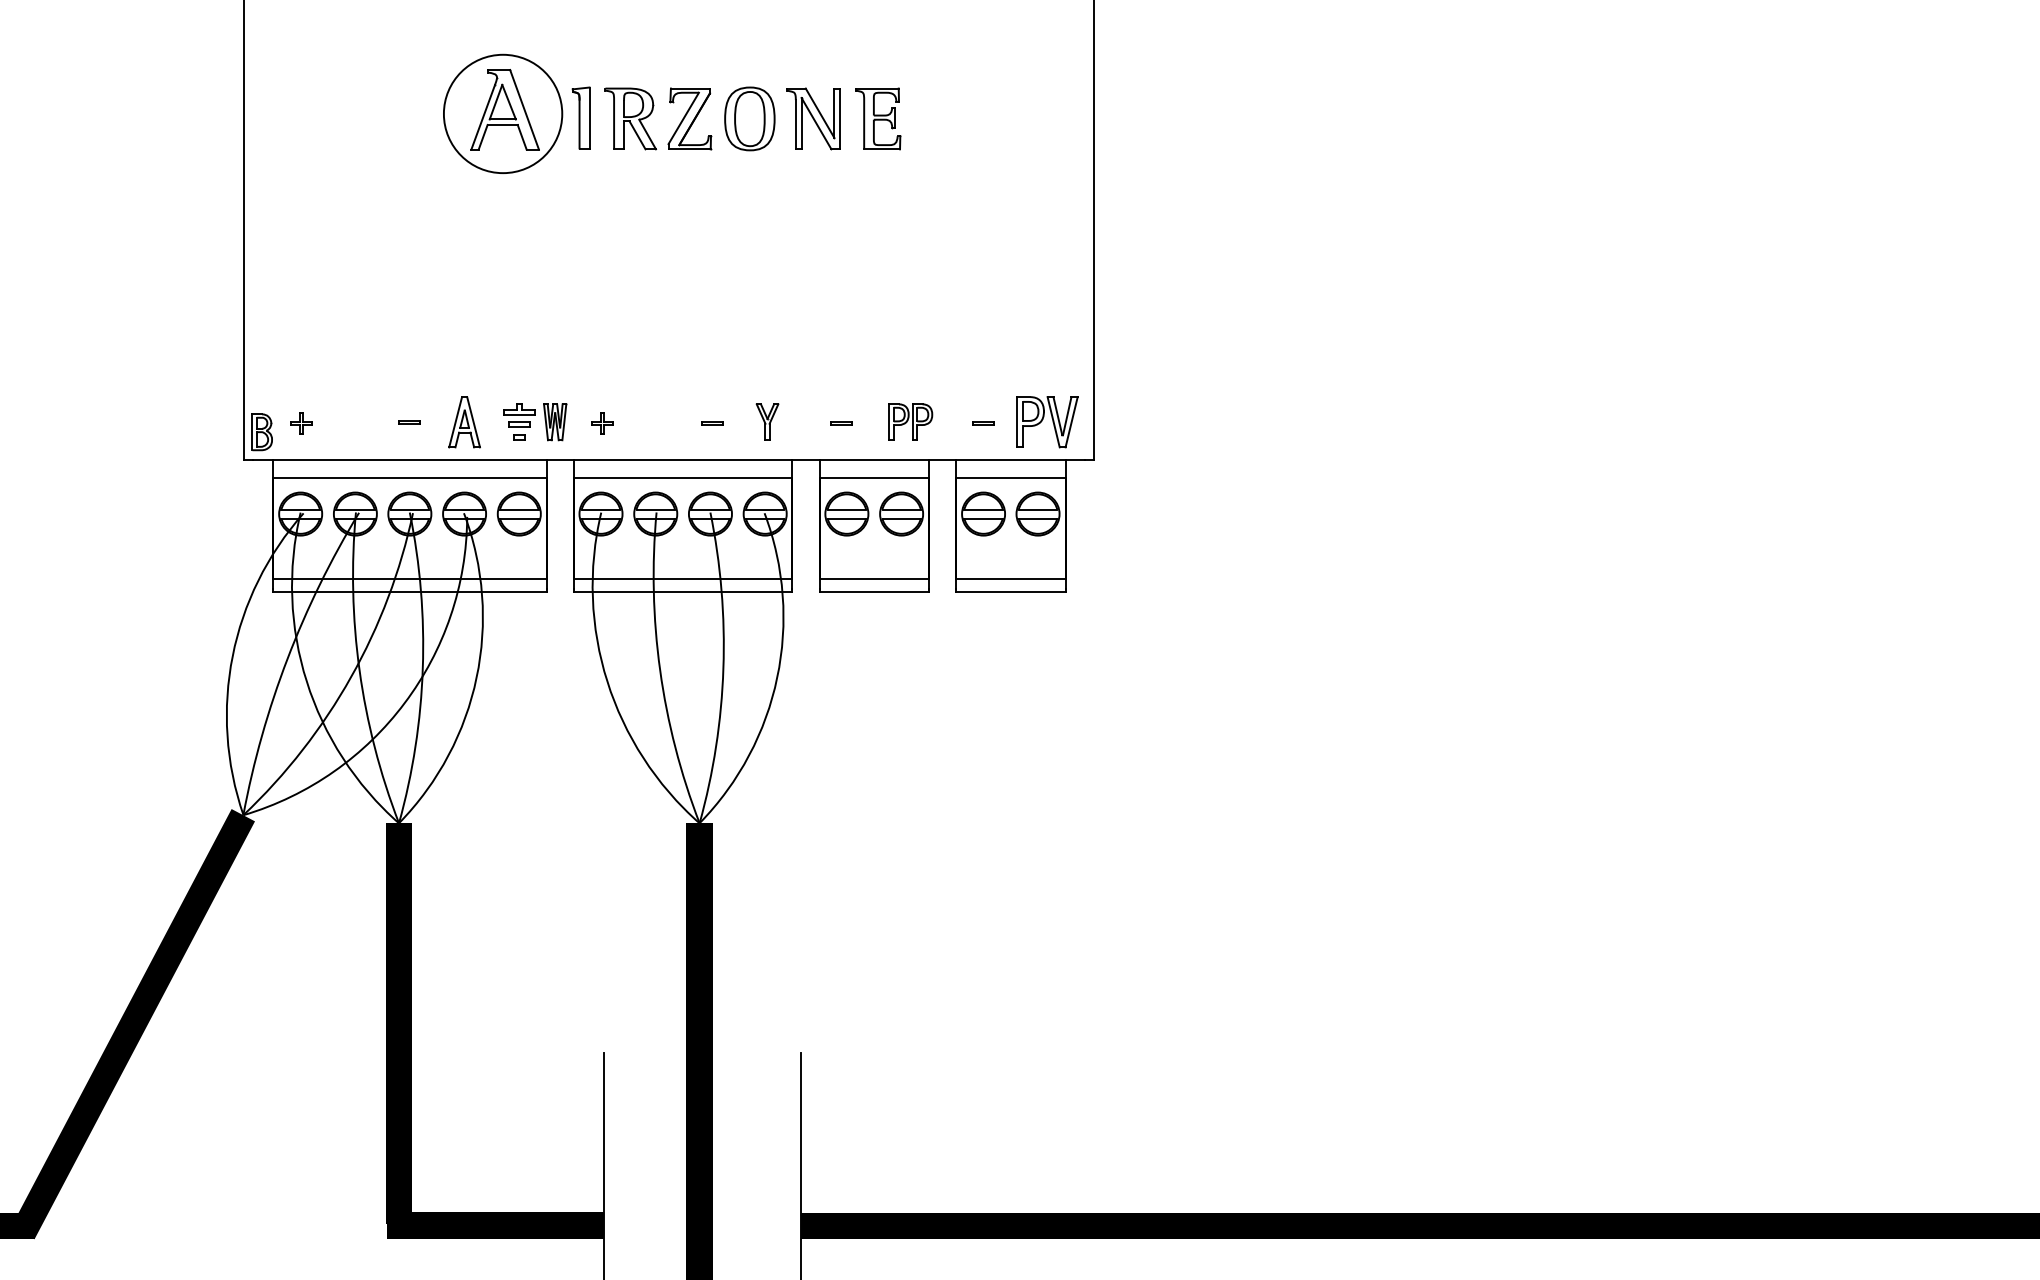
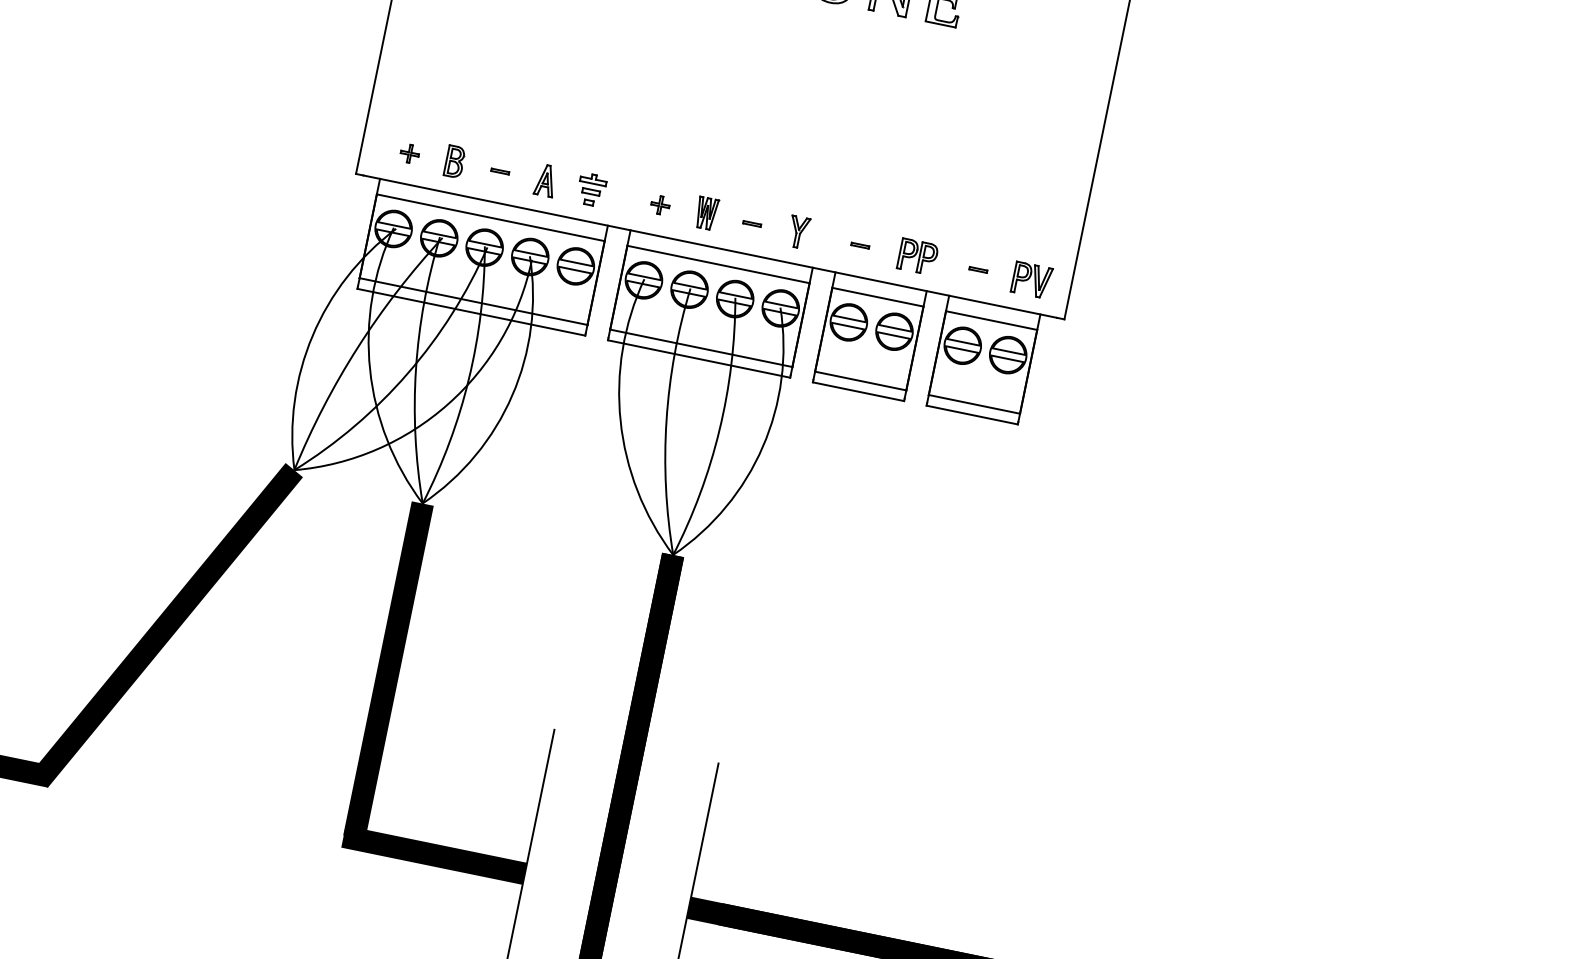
part: (464, 422) -> (545, 180), size x0.71
part: (555, 422) -> (706, 213), moved
part: (1047, 422) -> (1031, 280), size x0.71
part: (261, 432) -> (454, 161), moved

